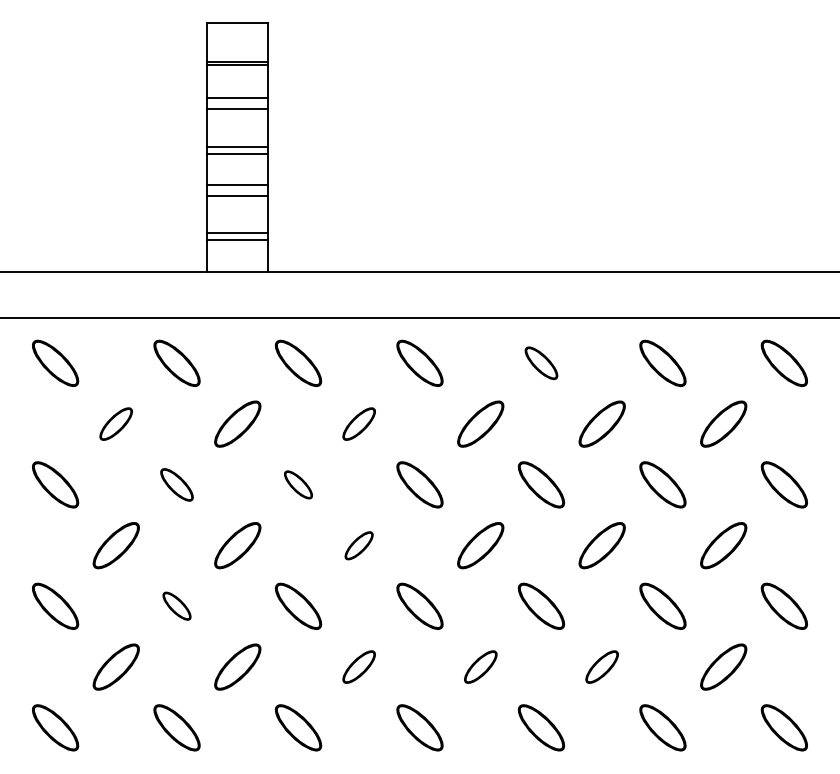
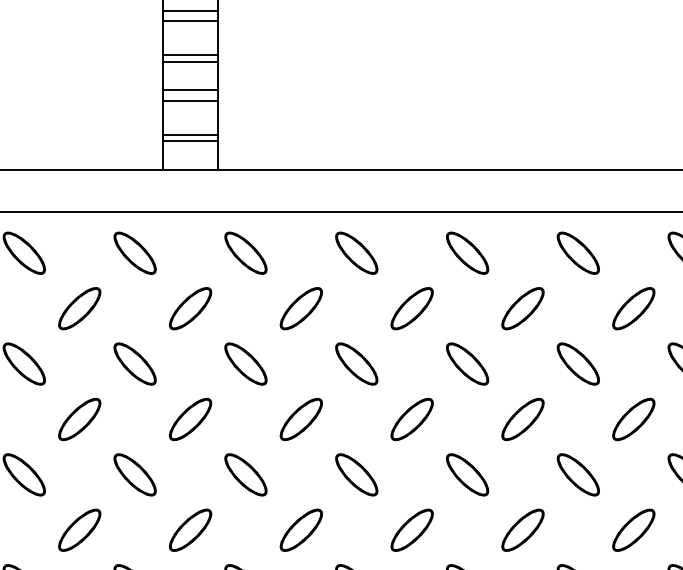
part: (541, 362) -> (467, 252), size x1.43
part: (115, 423) -> (79, 308), size x1.43
part: (358, 423) -> (300, 308), size x1.43
part: (176, 484) -> (134, 363), size x1.43
part: (298, 484) -> (245, 363), size x1.67
part: (358, 545) -> (300, 419), size x1.67
part: (176, 605) -> (134, 474), size x1.67
part: (358, 666) -> (300, 529), size x1.43
part: (480, 666) -> (411, 529), size x1.43
part: (601, 666) -> (522, 529), size x1.43

